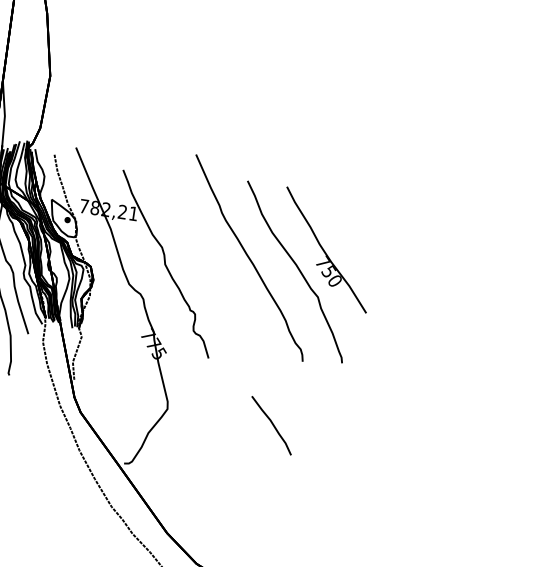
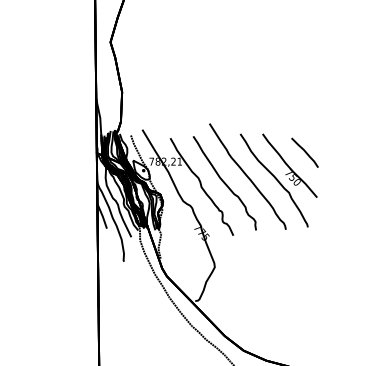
curve: (206, 263) -> (224, 183), added
line: (270, 424) -> (304, 152), moved

